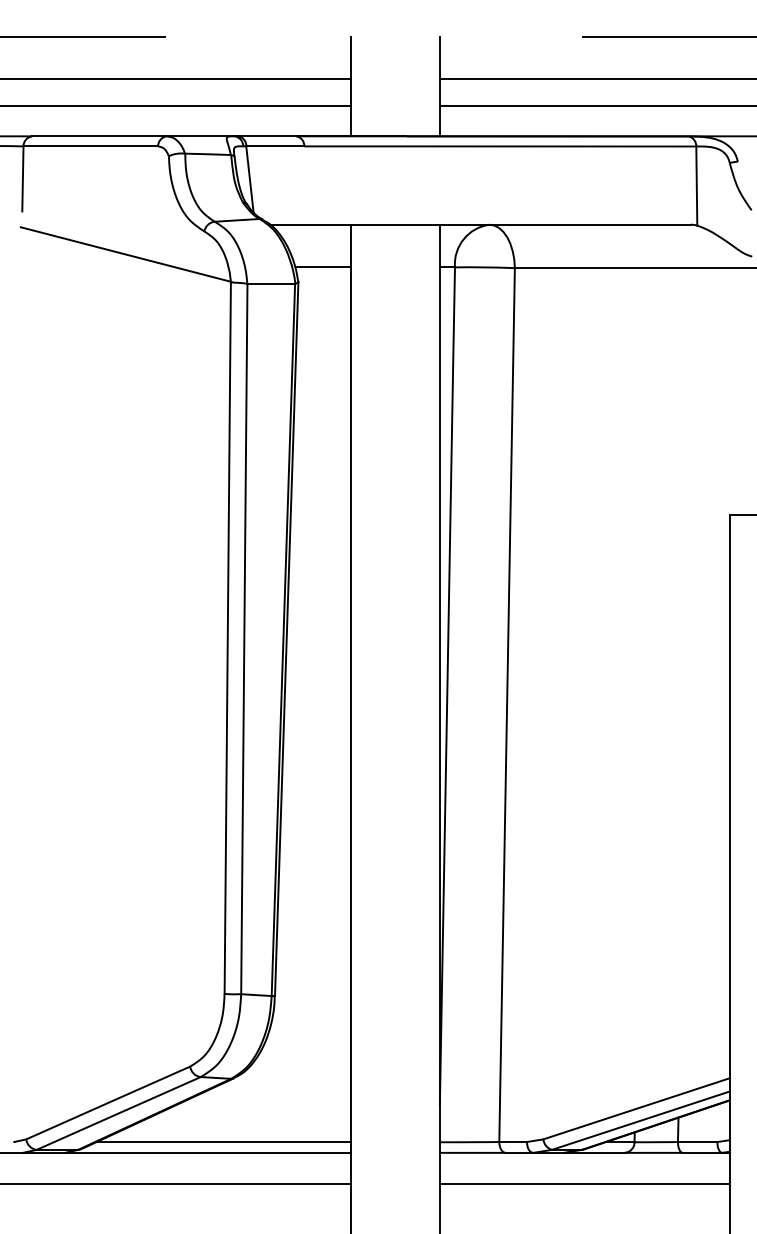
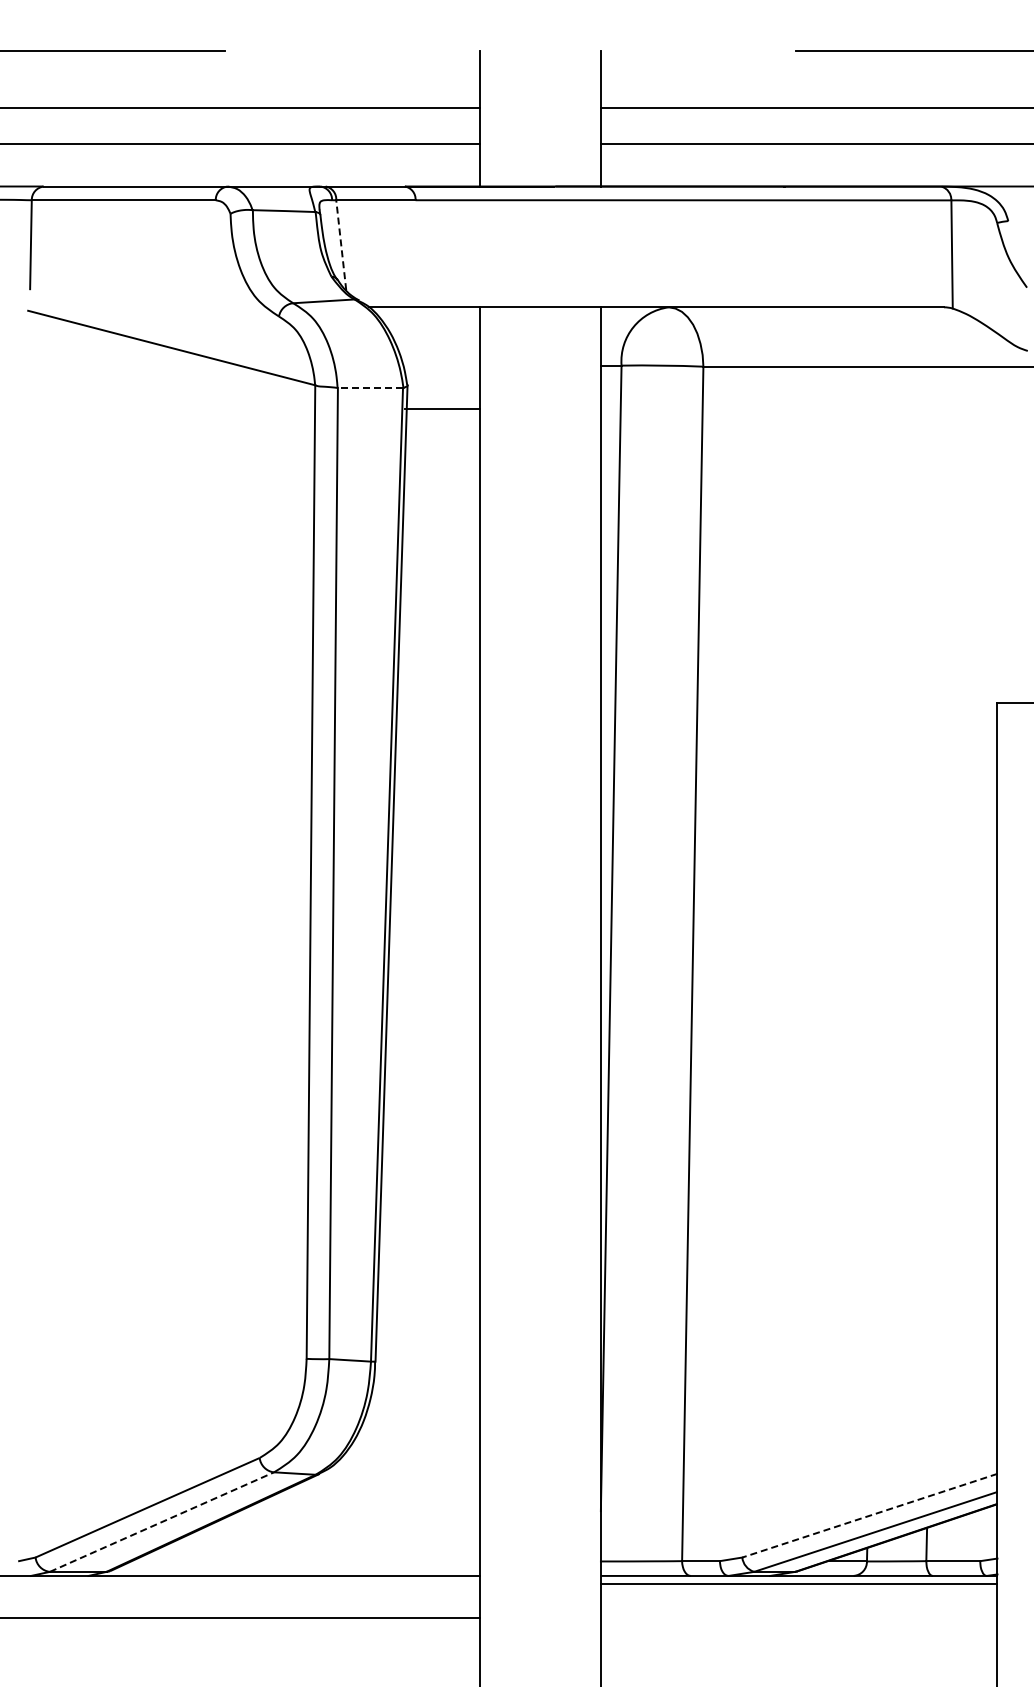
line: (250, 178) -> (341, 244), solid -> dashed
line: (323, 267) -> (442, 408), moved
line: (271, 284) -> (370, 388), solid -> dashed
line: (636, 1108) -> (869, 1515), solid -> dashed
line: (117, 1113) -> (160, 1522), solid -> dashed
line: (224, 1142) -> (306, 1561), removed
line: (584, 1183) -> (798, 1584), moved

